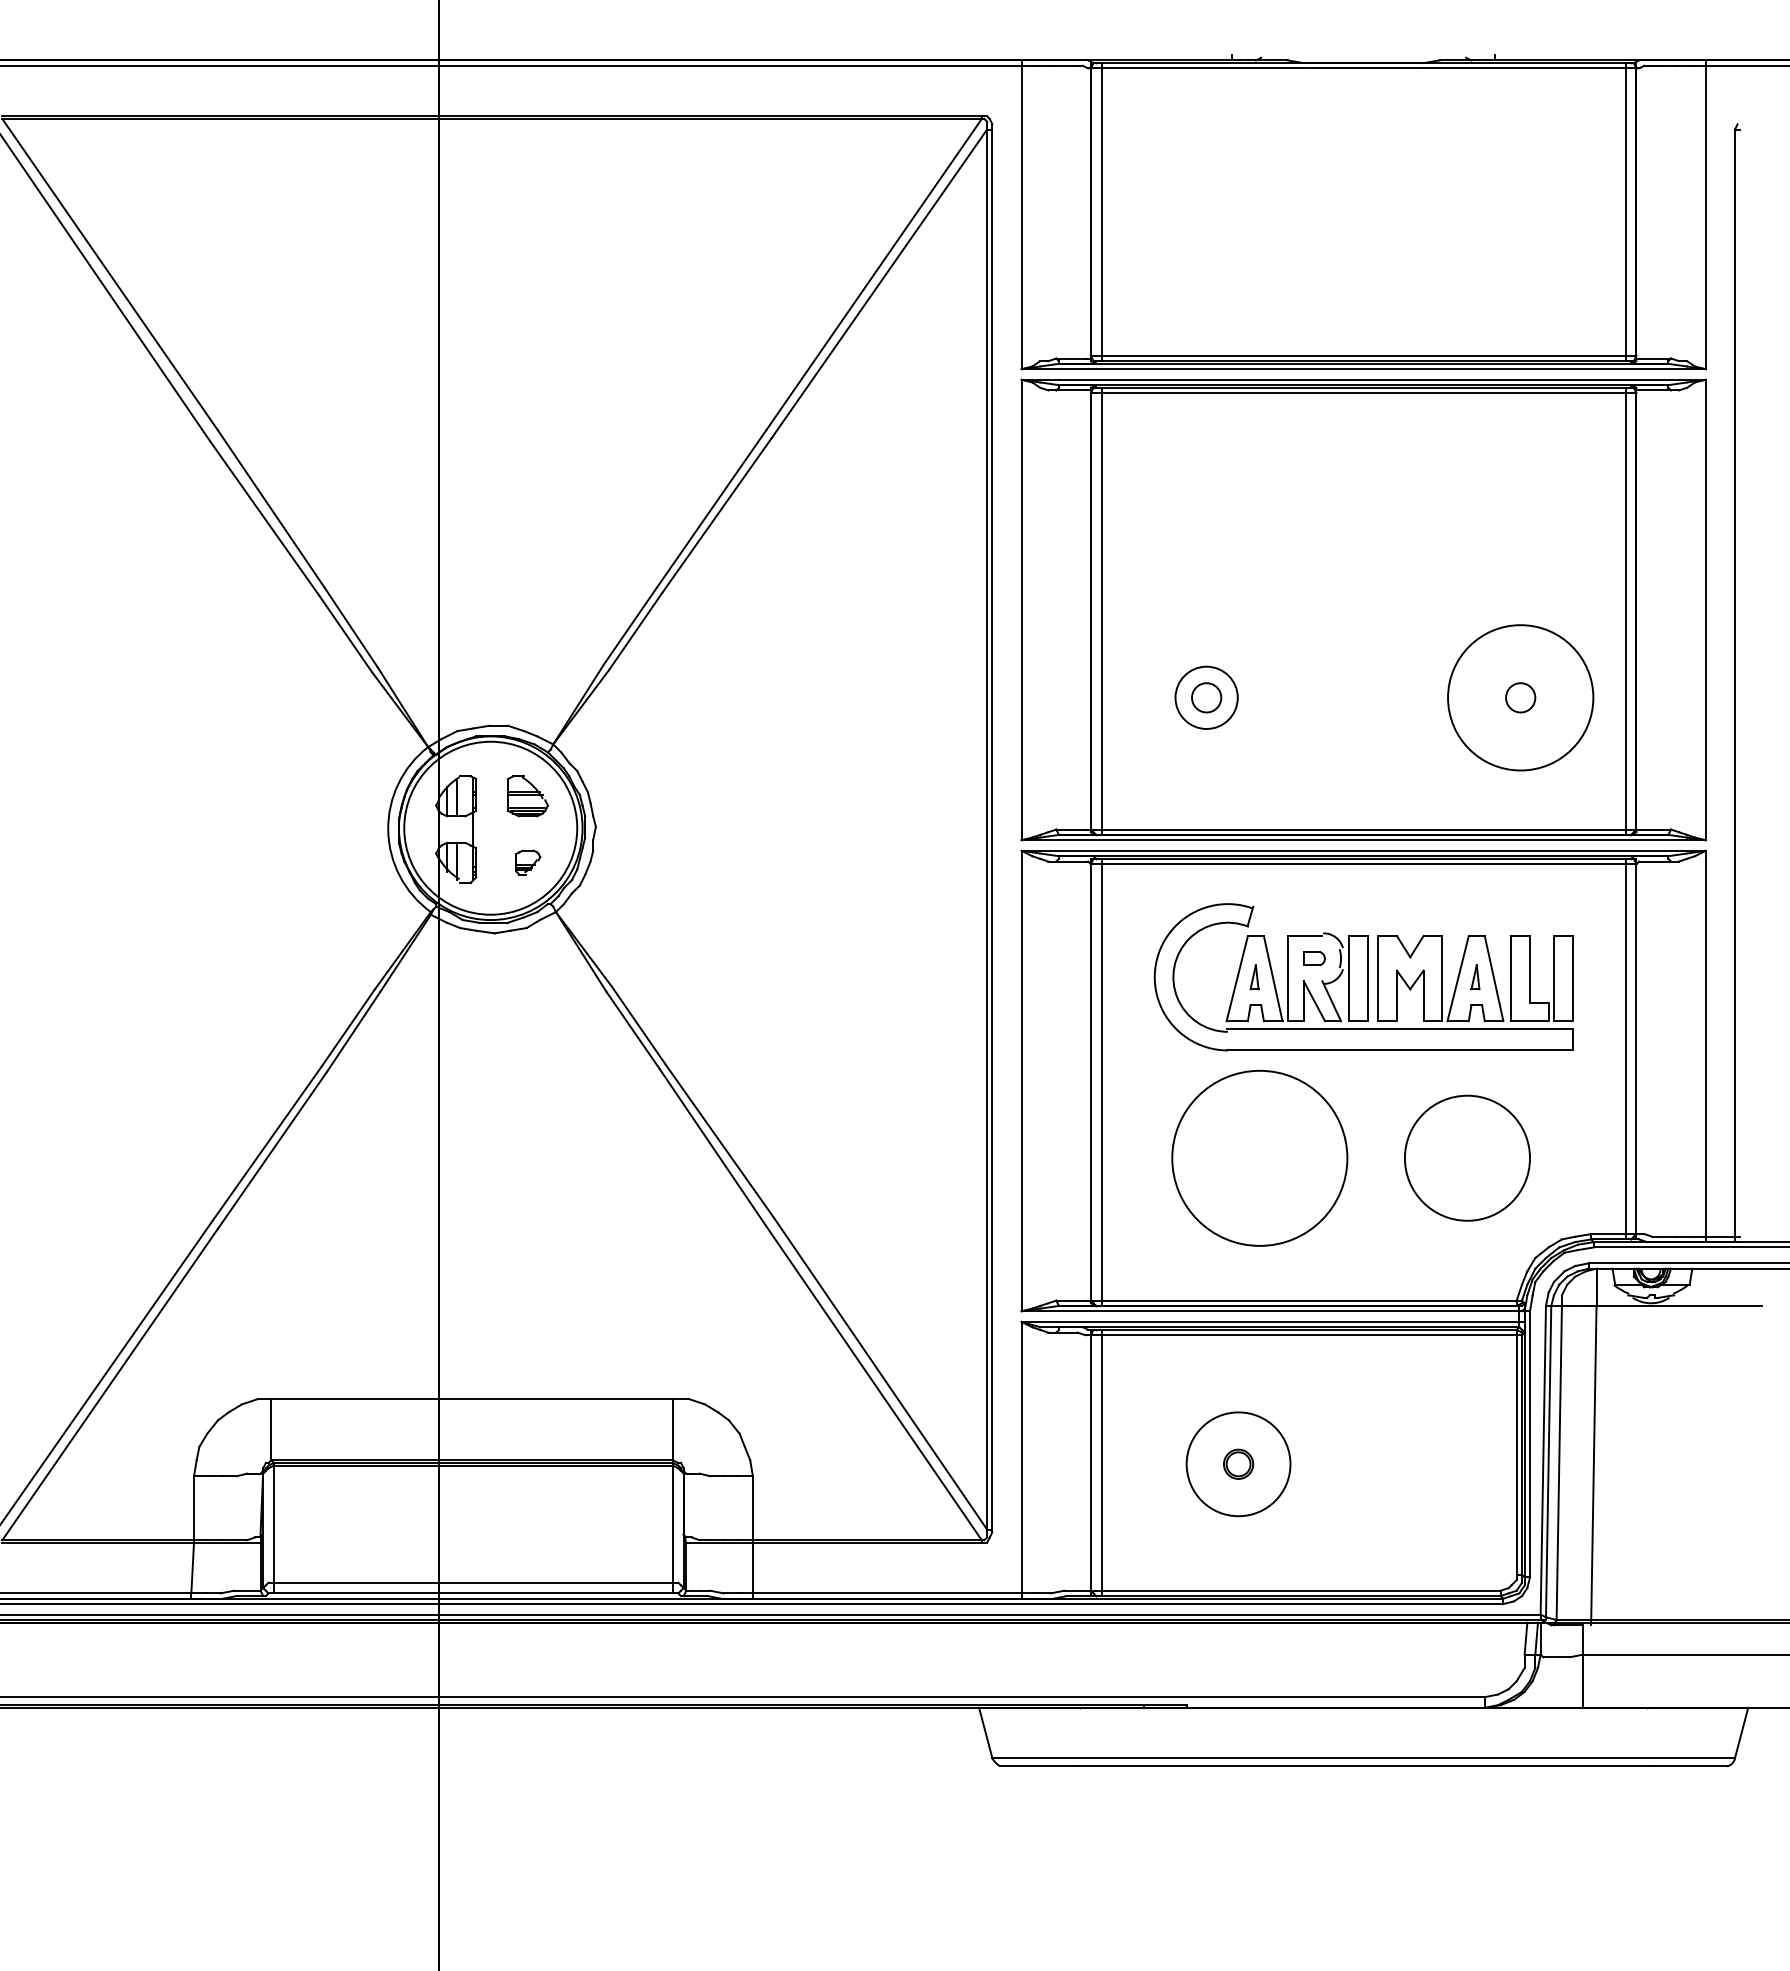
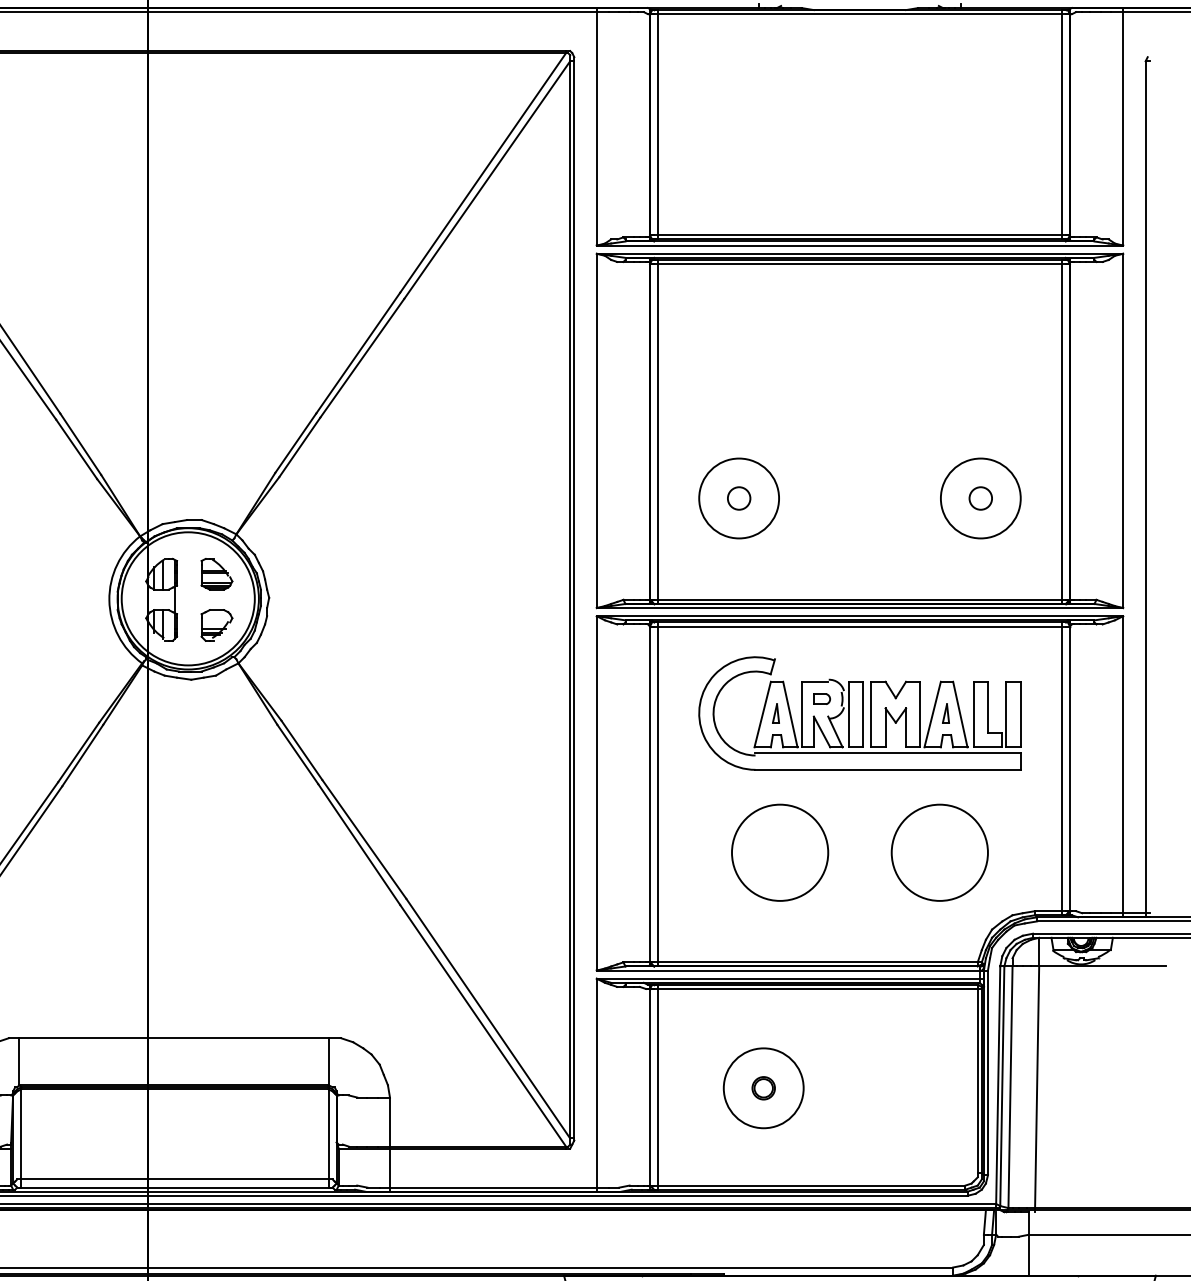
circle: (1206, 697) -> (739, 498), size x1.67
circle: (1520, 697) -> (980, 498), size x0.71
part: (528, 862) -> (217, 625), size x1.67
circle: (1259, 1157) -> (779, 852), size x0.71

